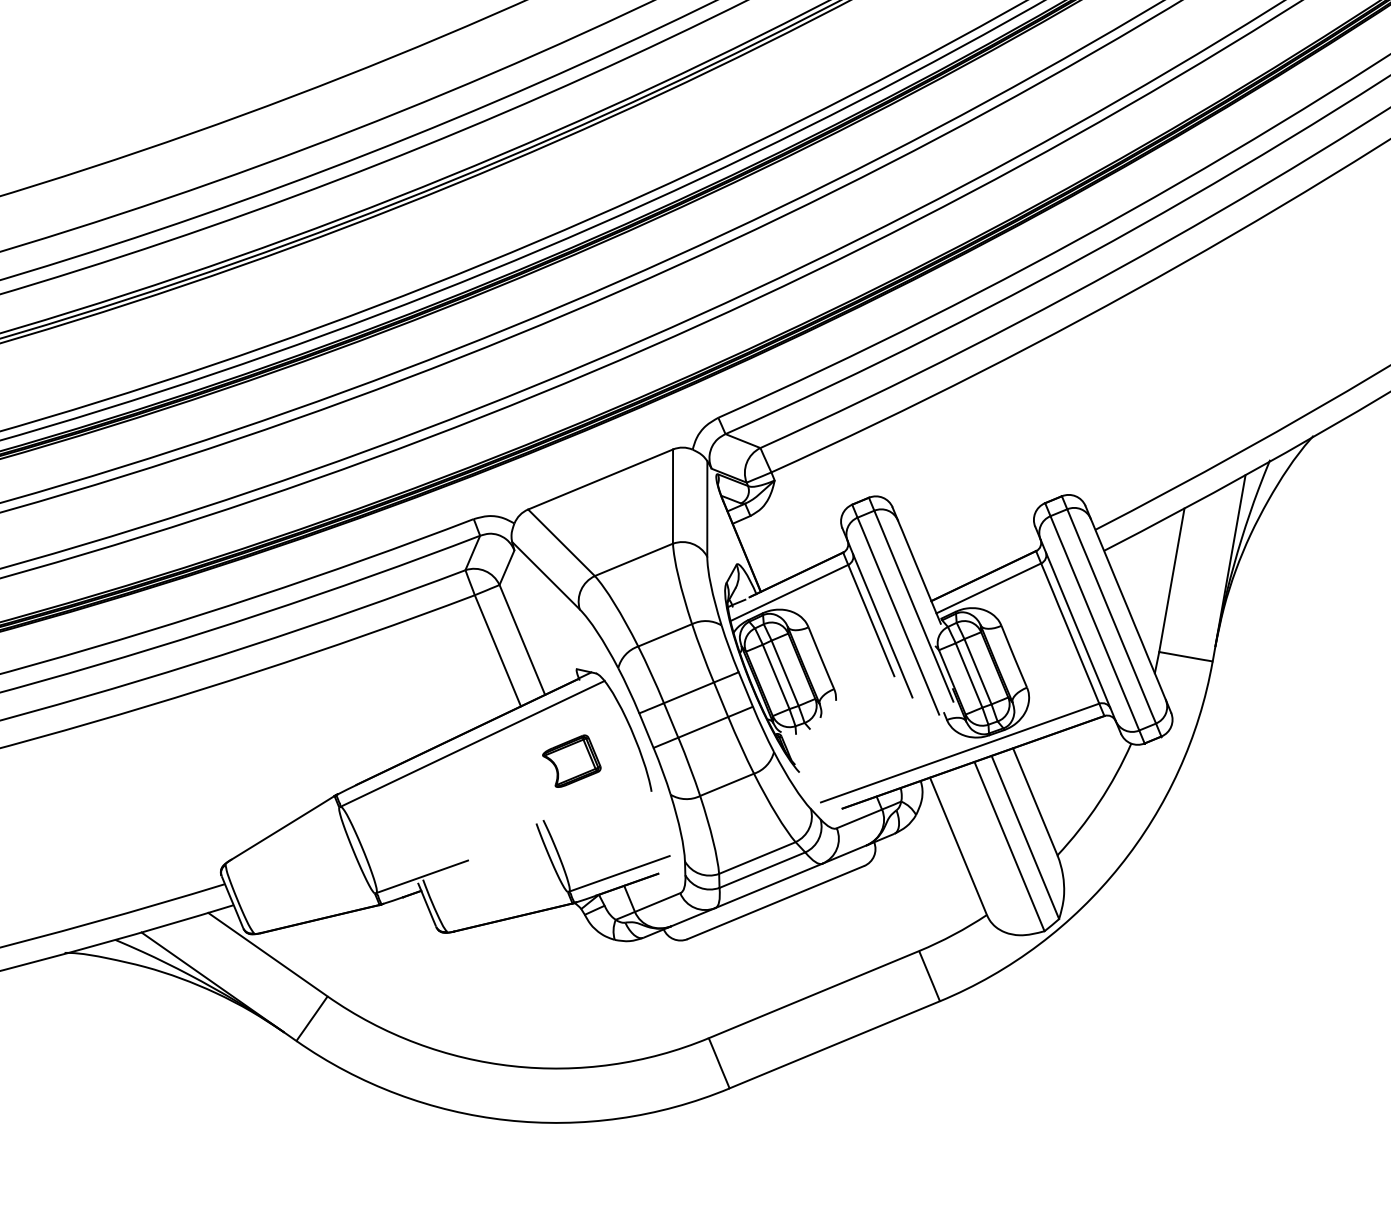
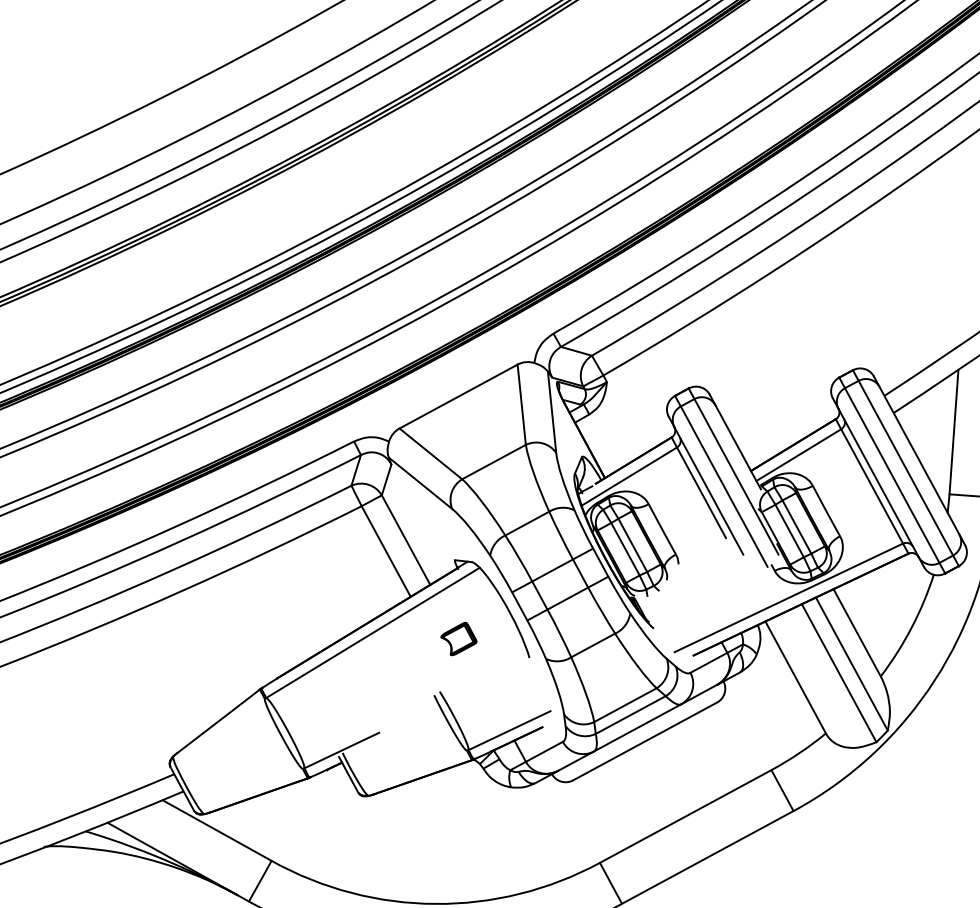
part: (571, 760) -> (458, 638), size x0.7

